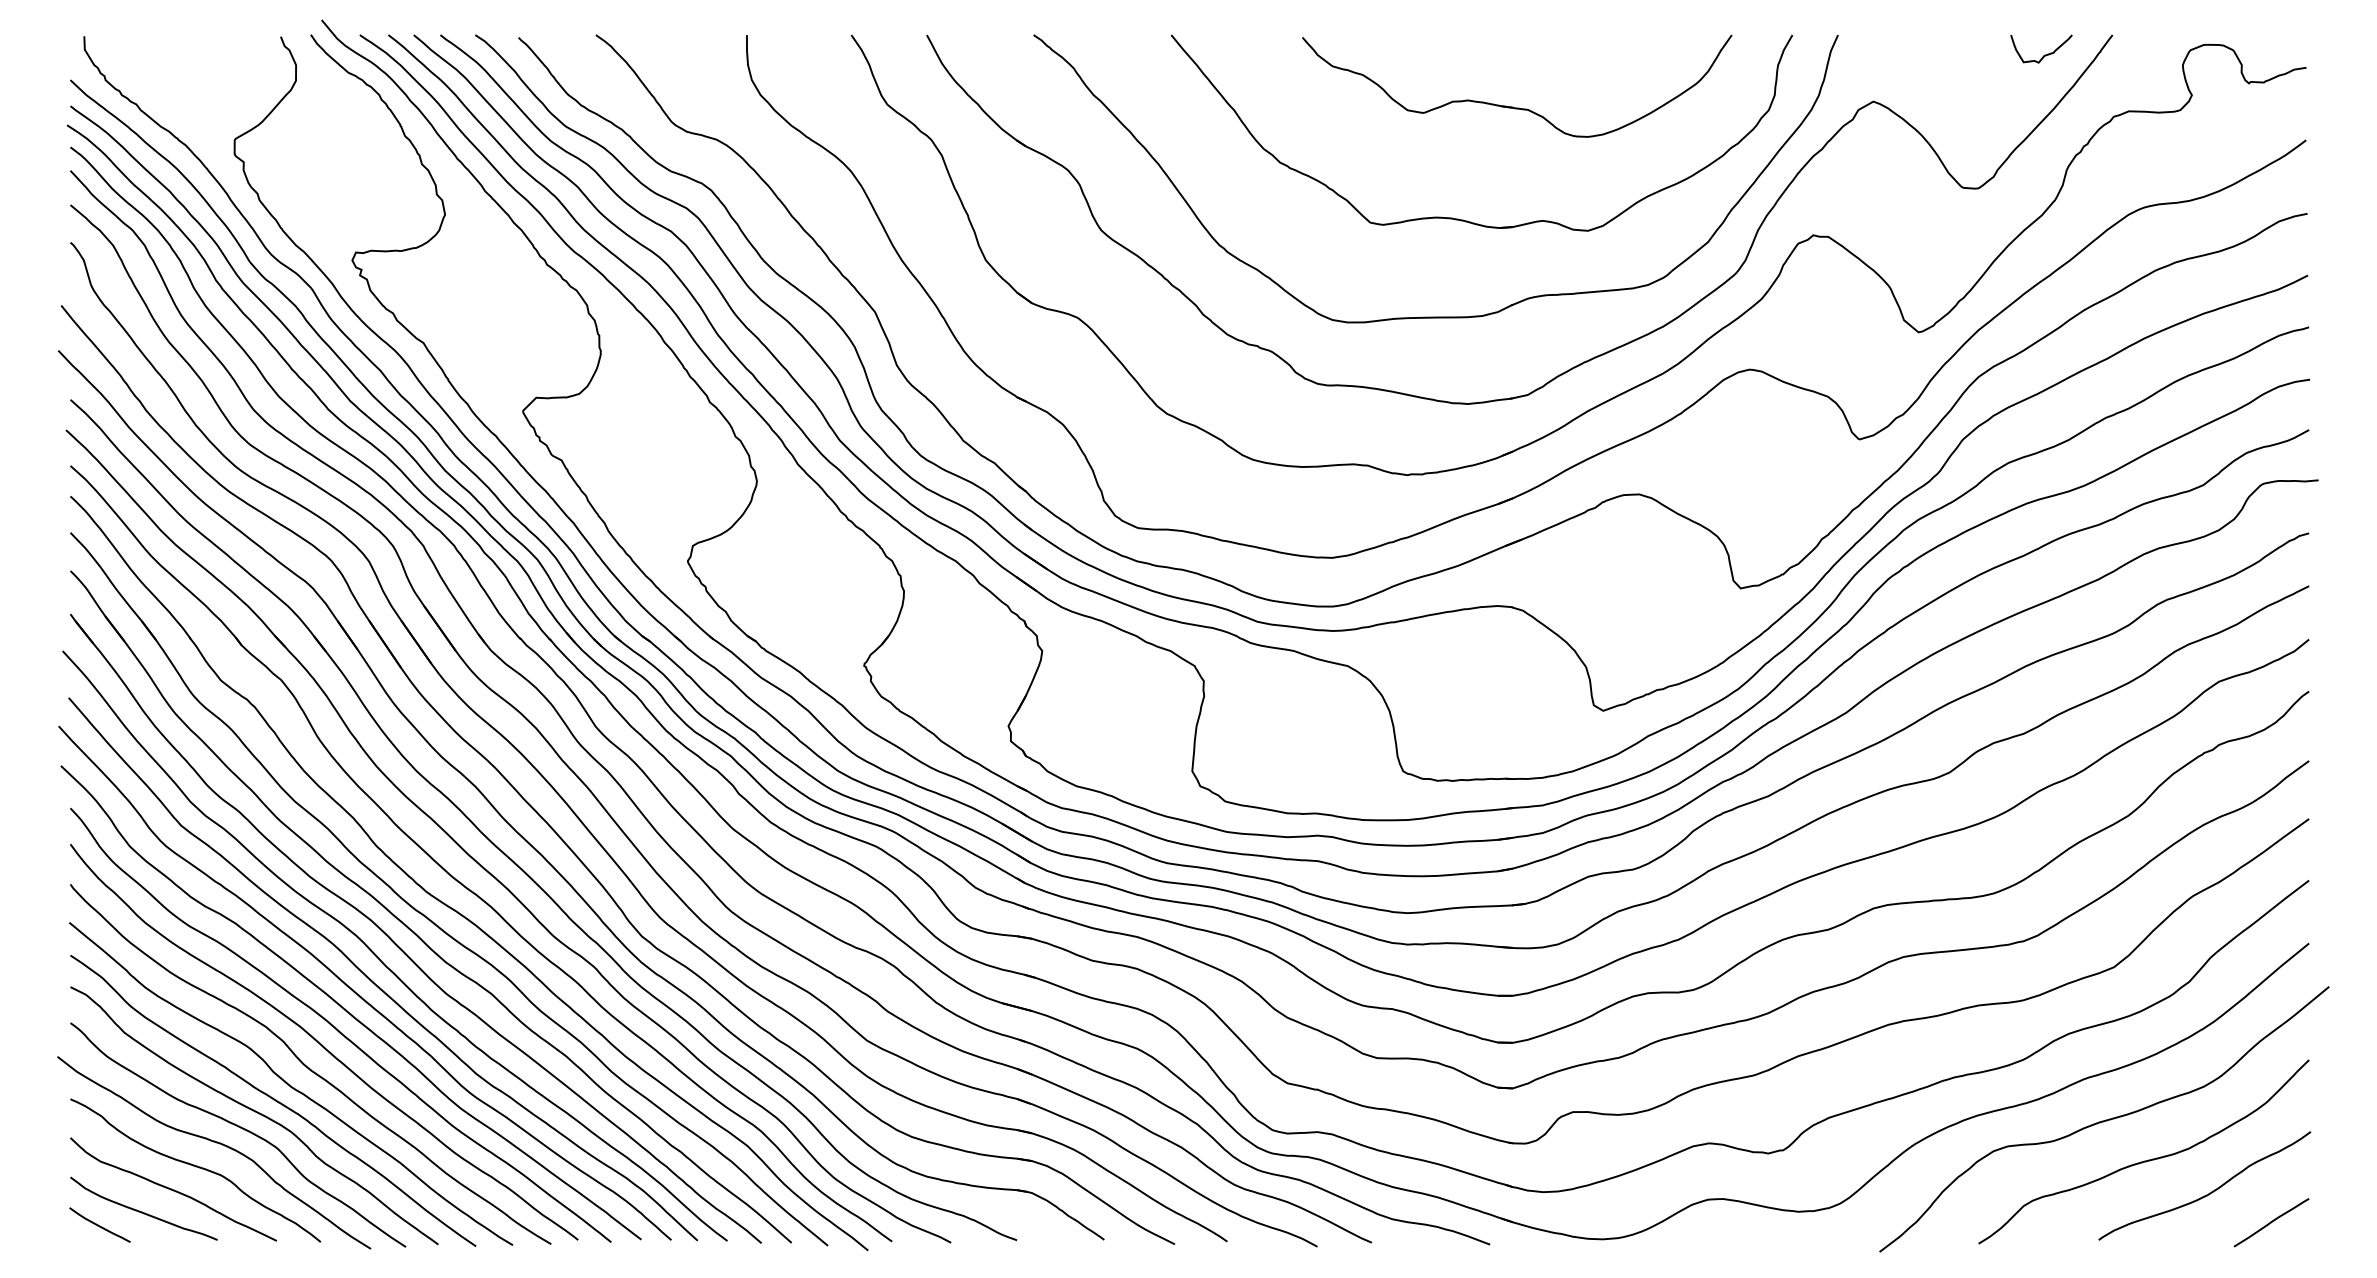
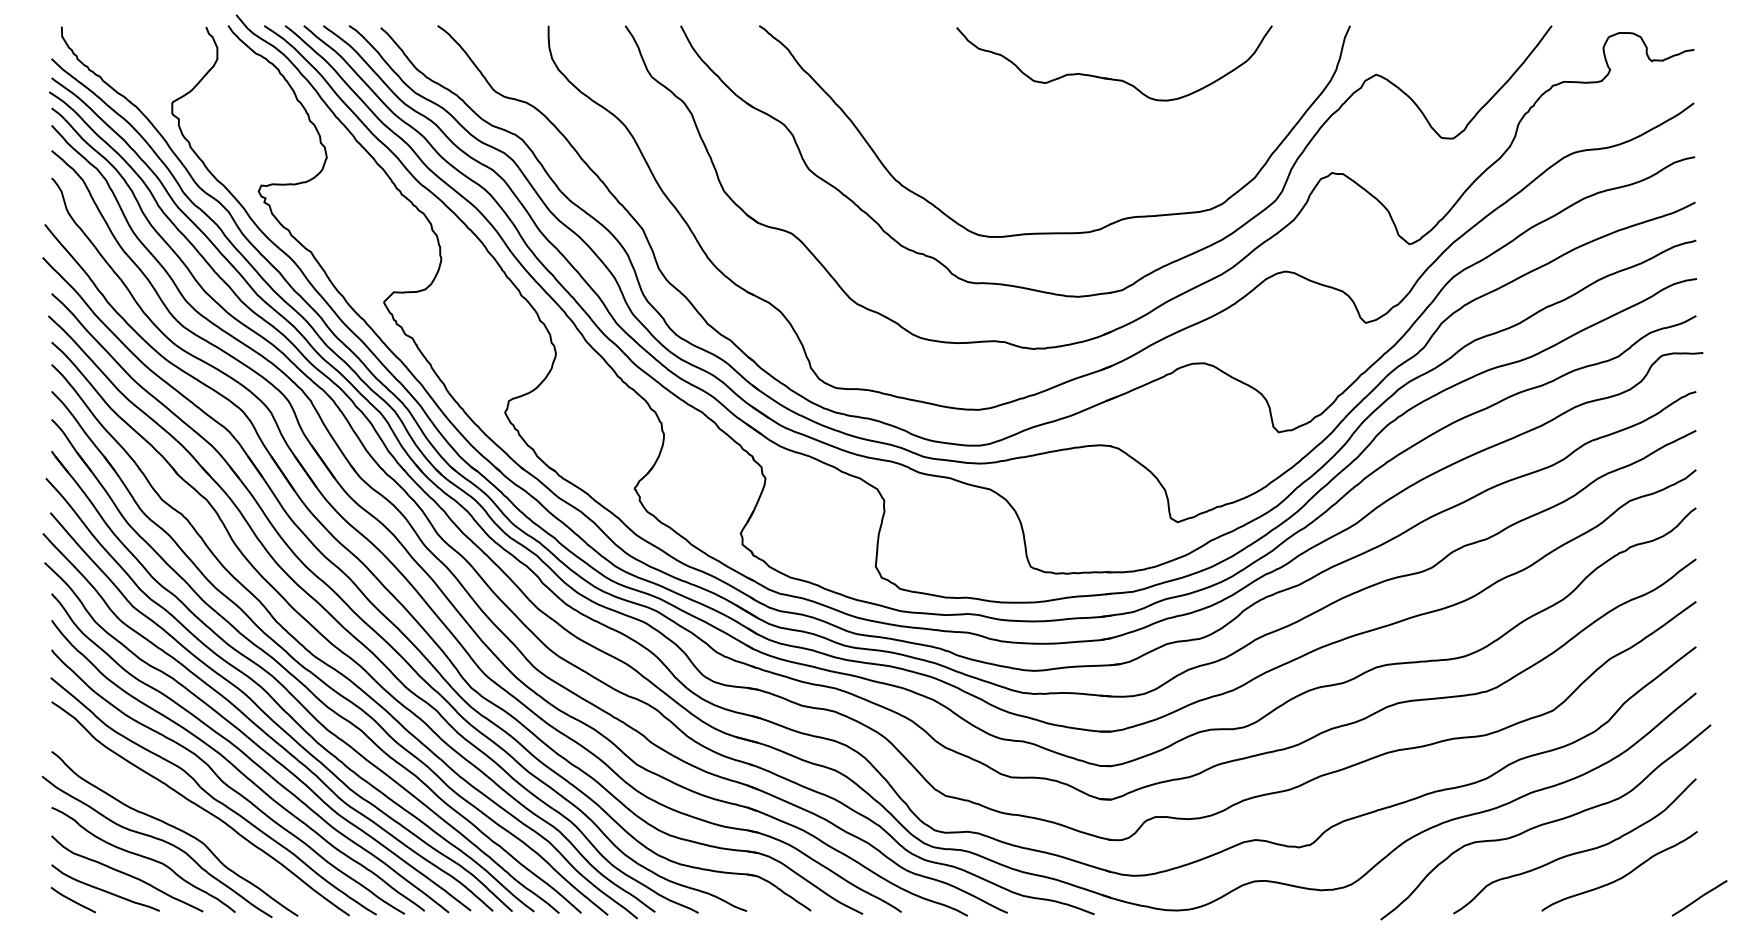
curve: (2045, 53) -> (1502, 39), removed
part: (1466, 219) -> (1077, 161), removed
curve: (254, 1112) -> (186, 817), removed
line: (2271, 1222) -> (1699, 898), moved

